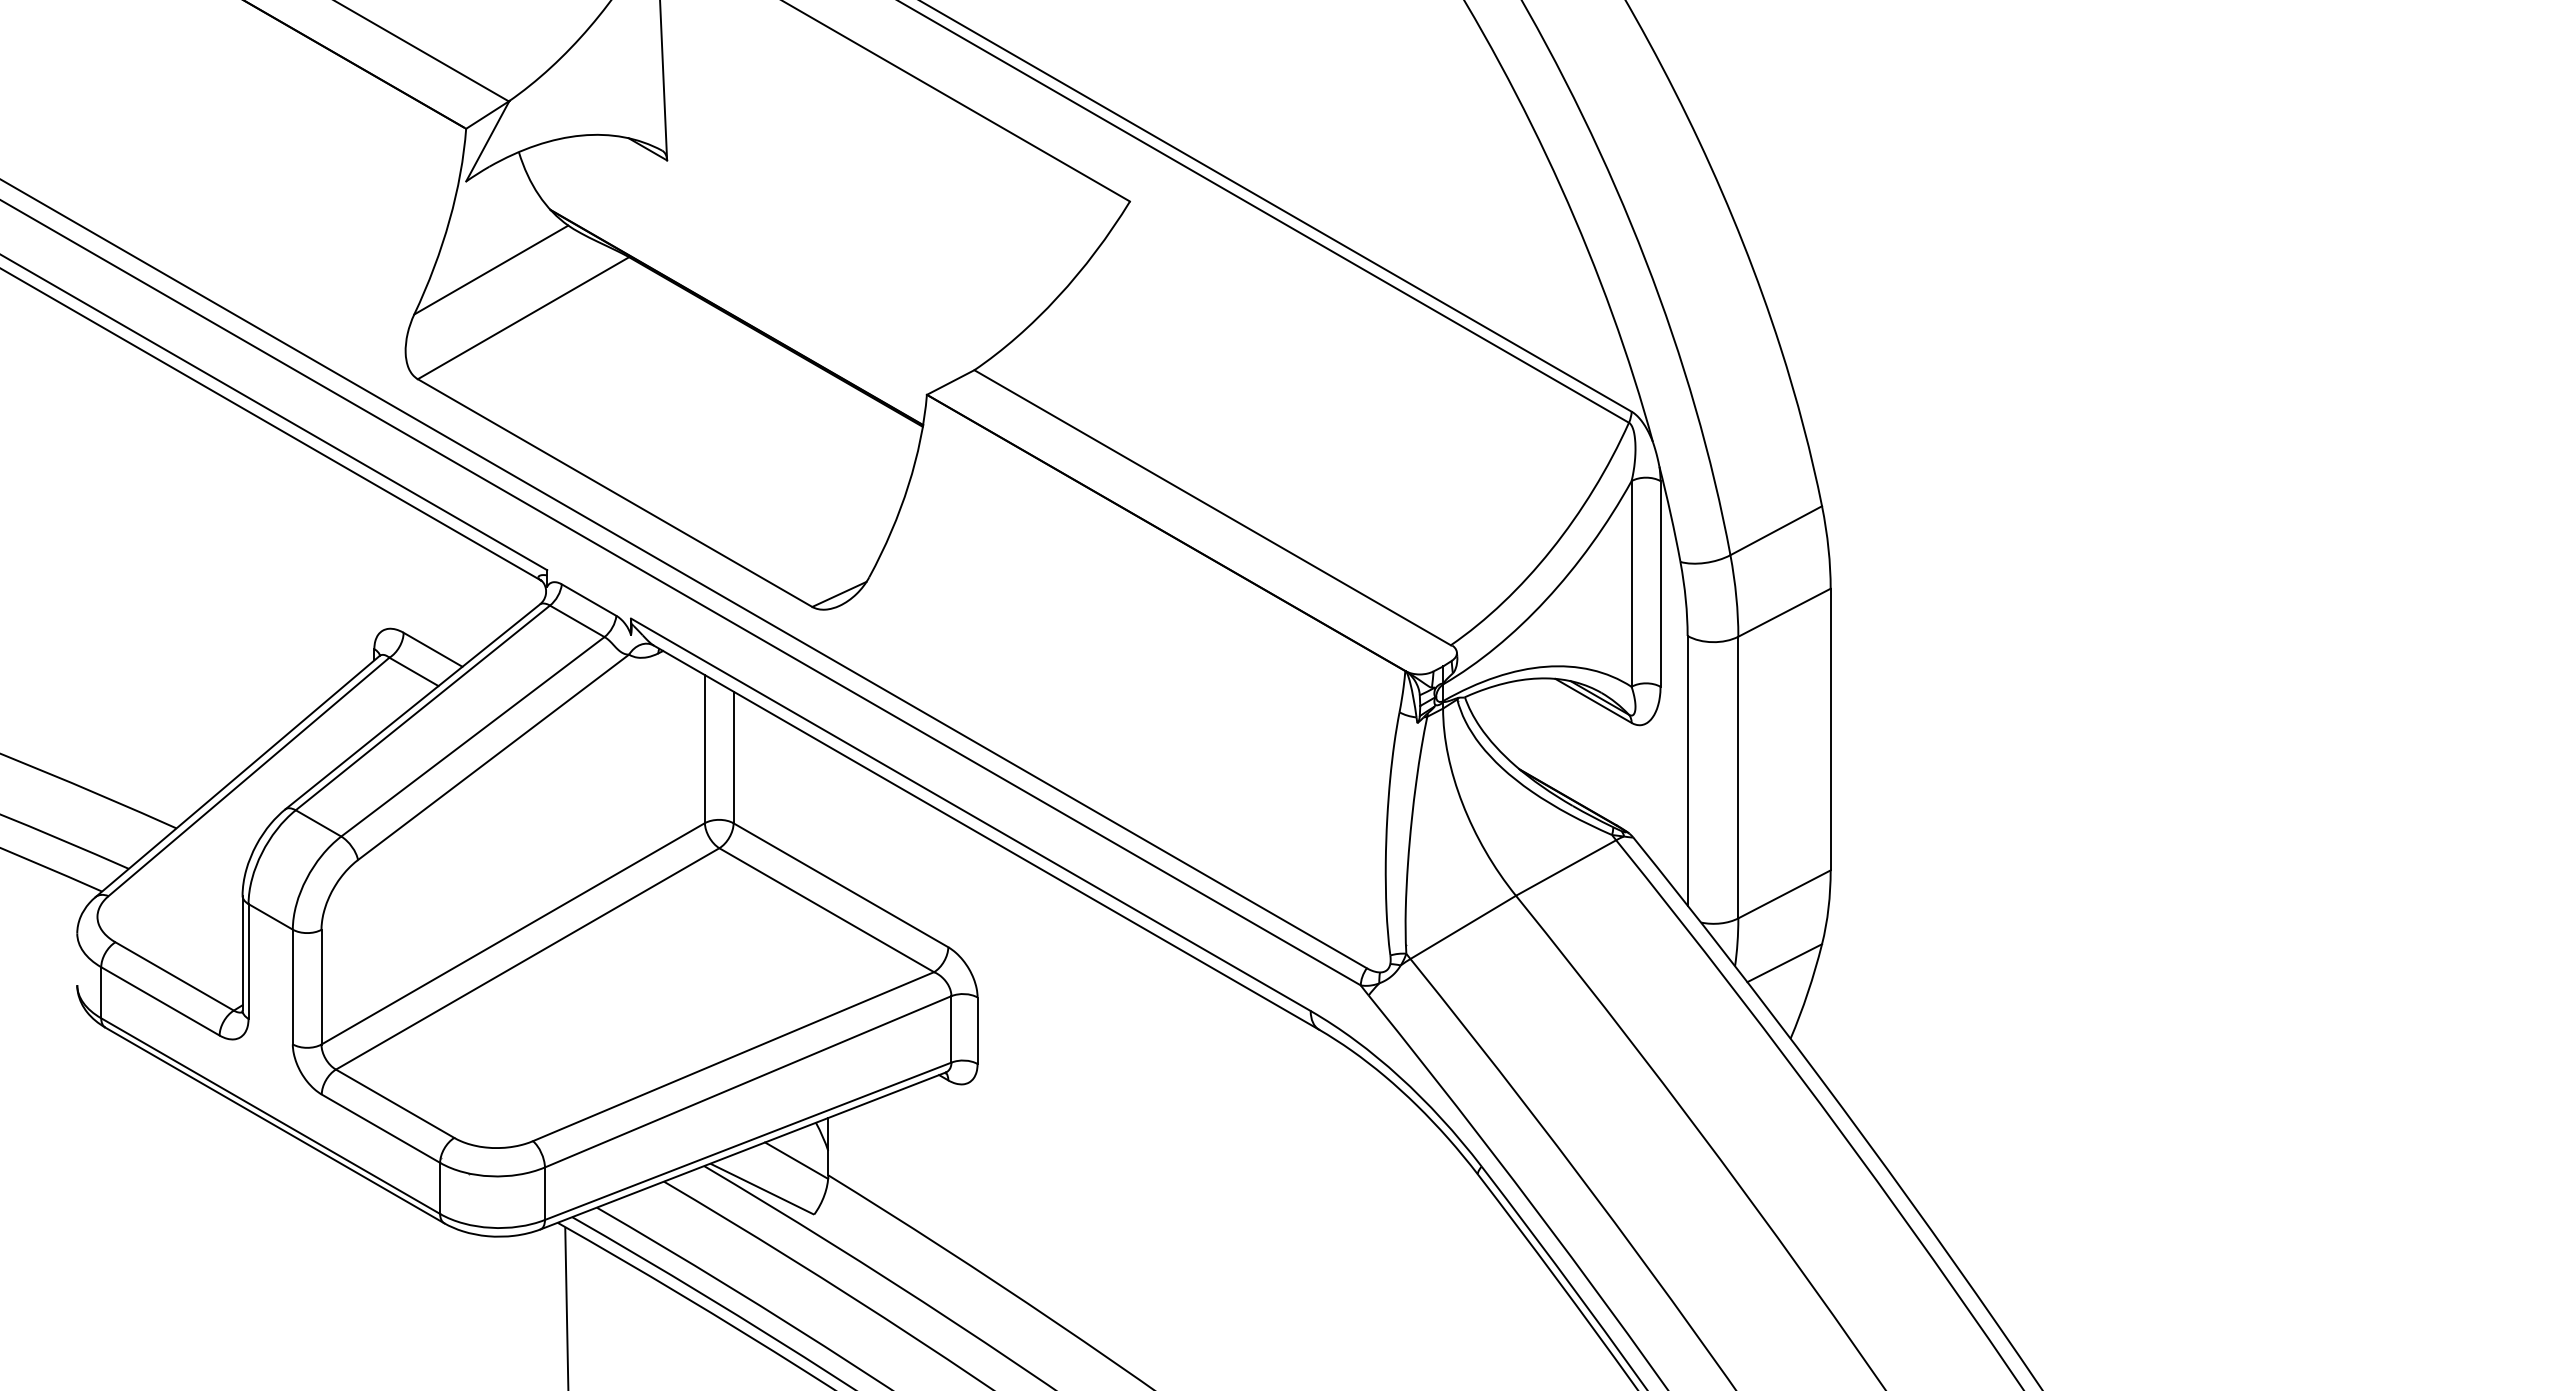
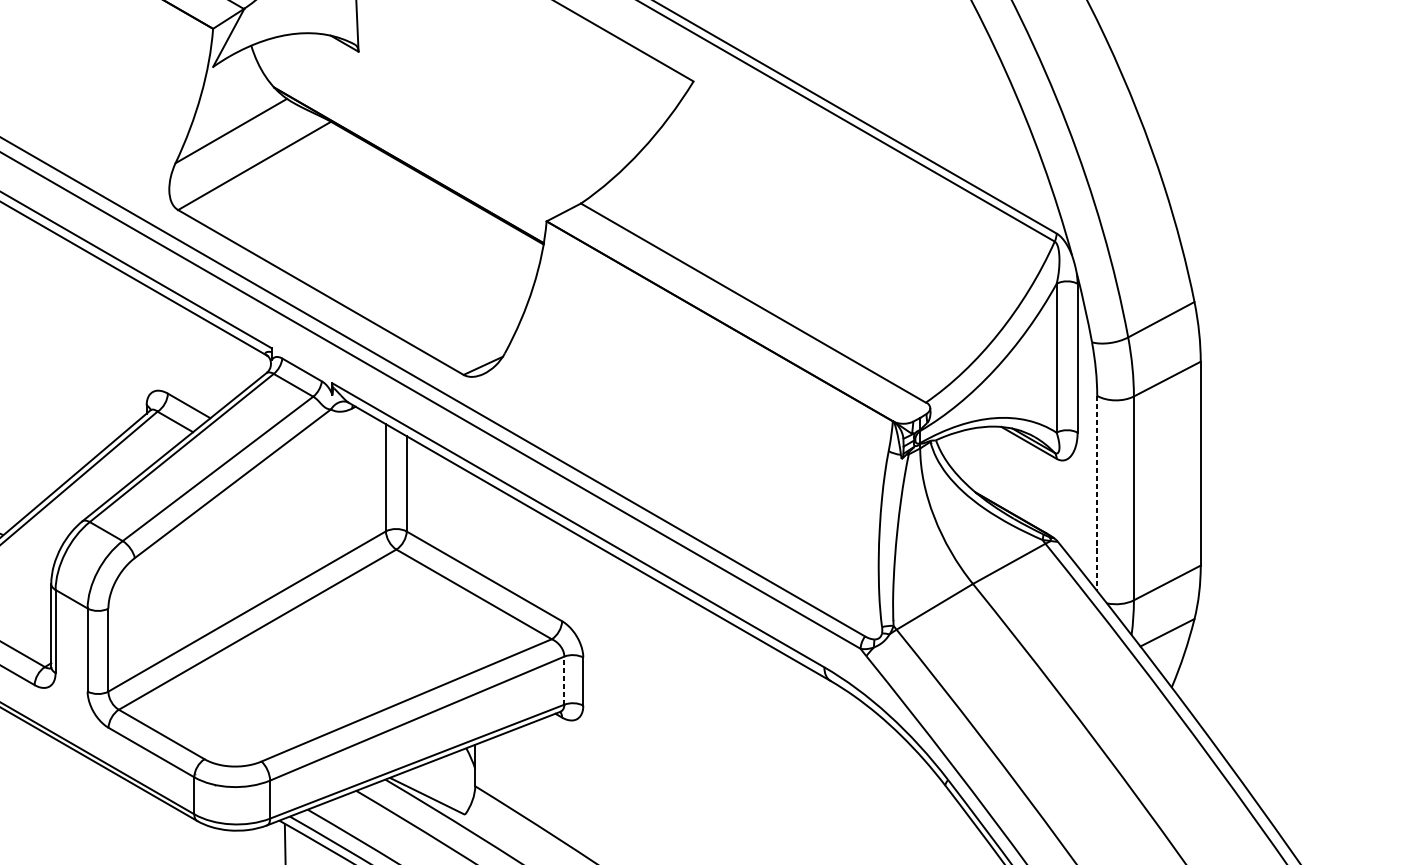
line: (1687, 770) -> (1097, 493), solid -> dashed
line: (951, 1028) -> (564, 680), solid -> dashed
line: (796, 1160) -> (452, 775), removed

